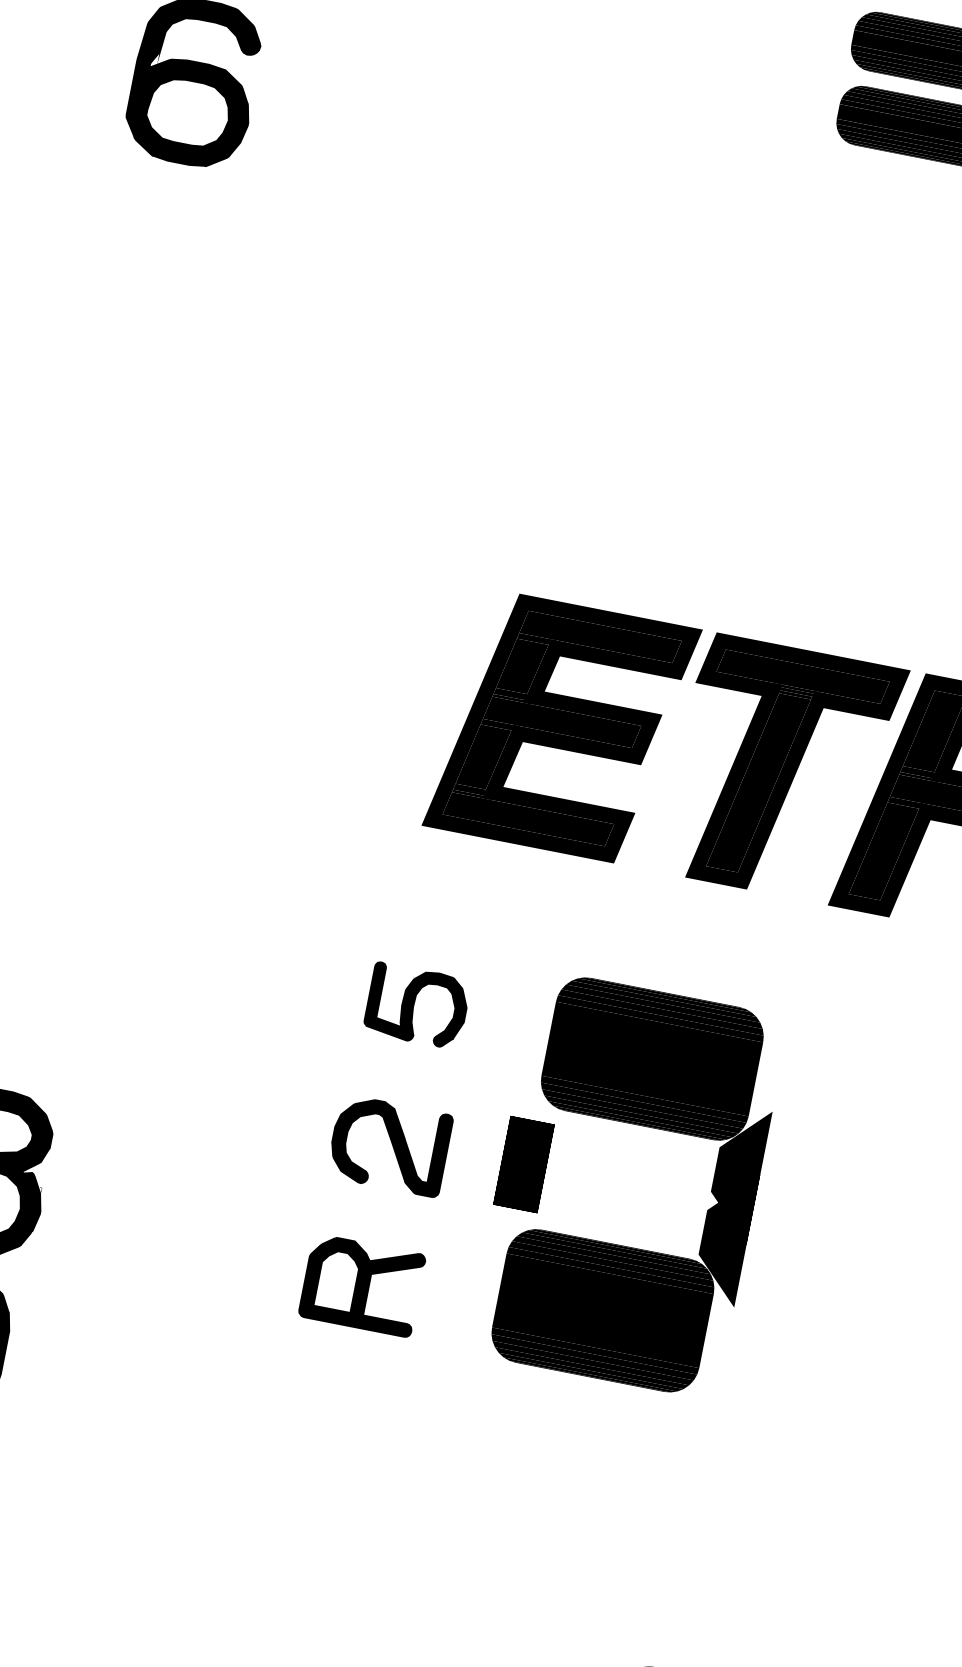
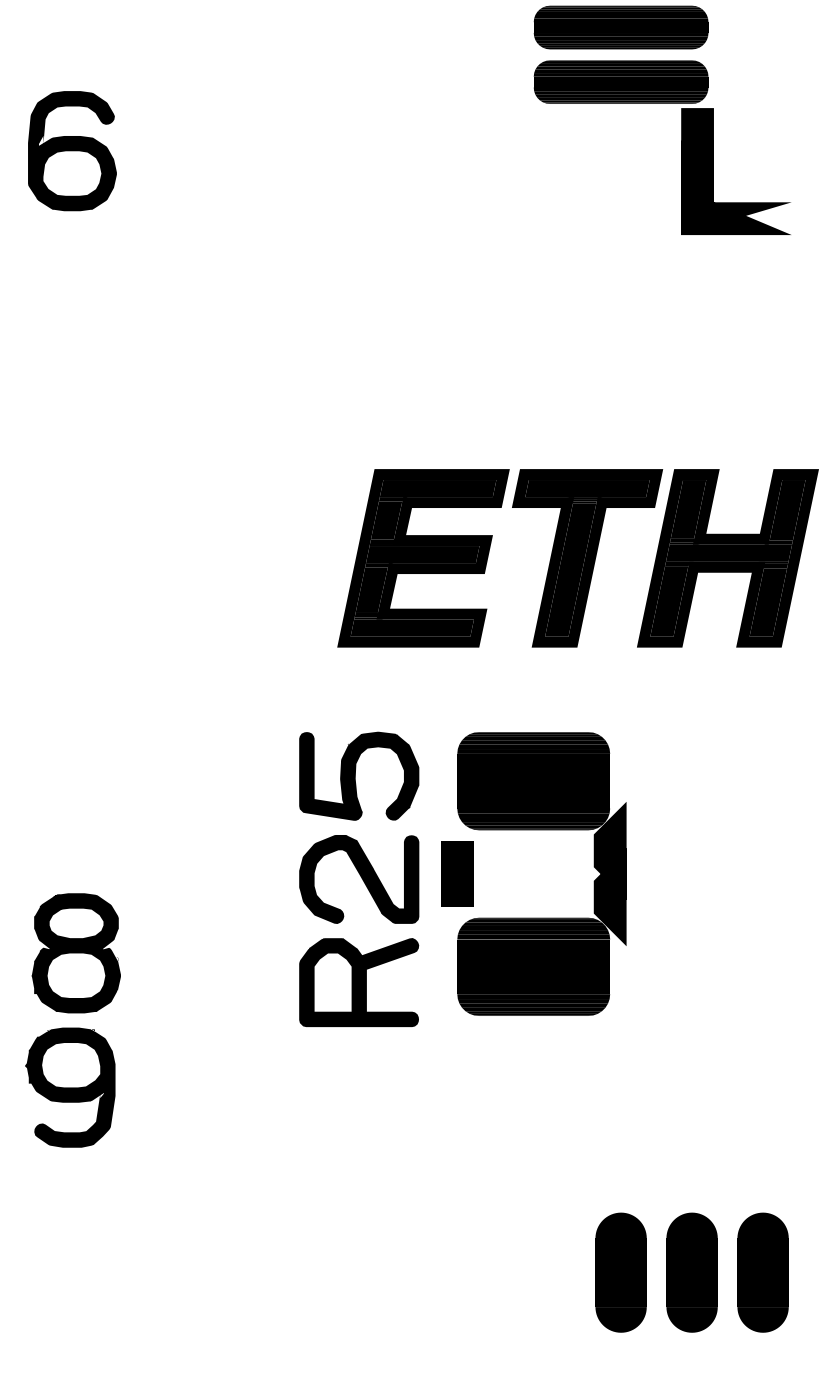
part: (417, 1005) -> (359, 775), size x1.67
part: (389, 1145) -> (359, 879), size x1.43
part: (362, 1285) -> (359, 982), size x1.43

